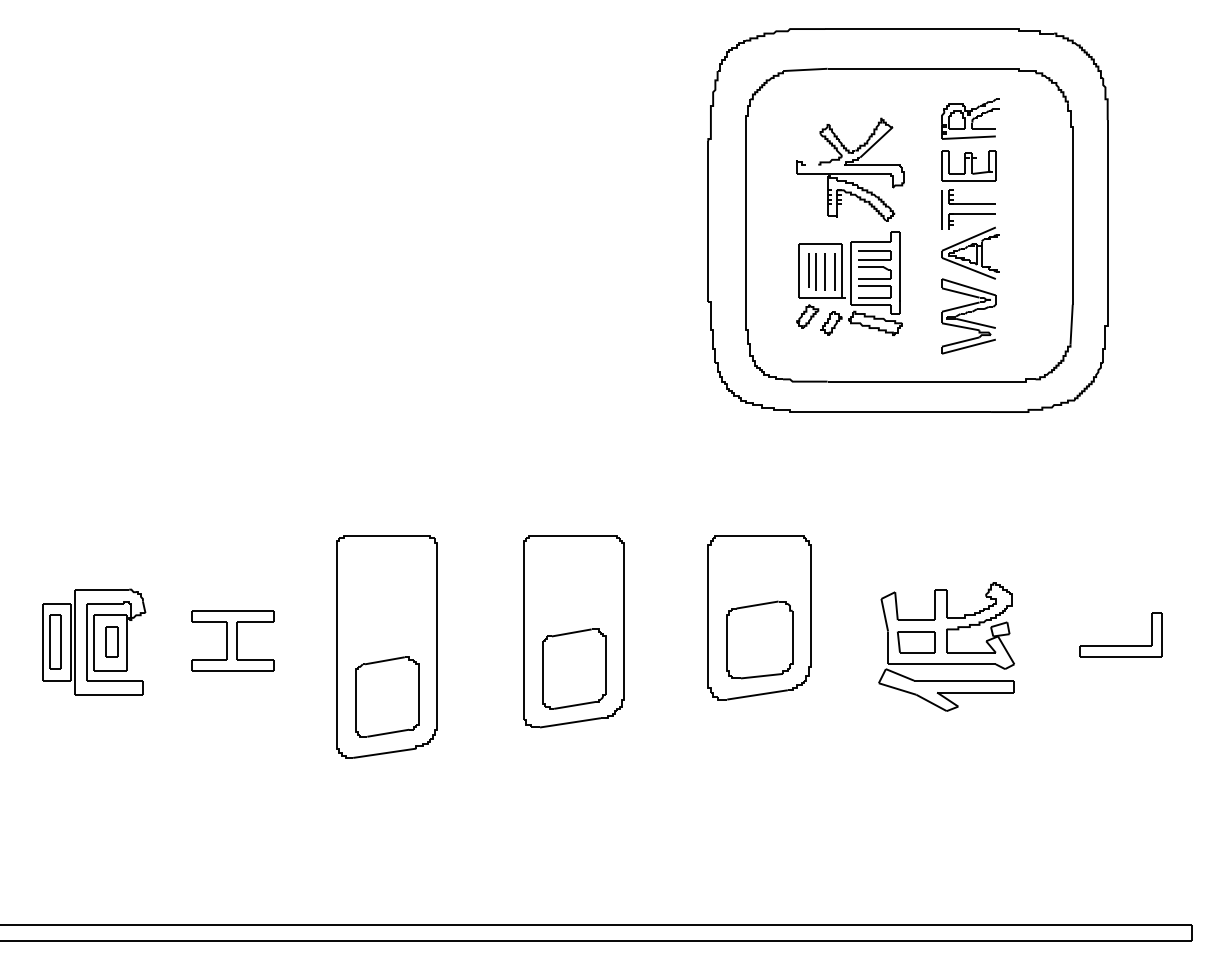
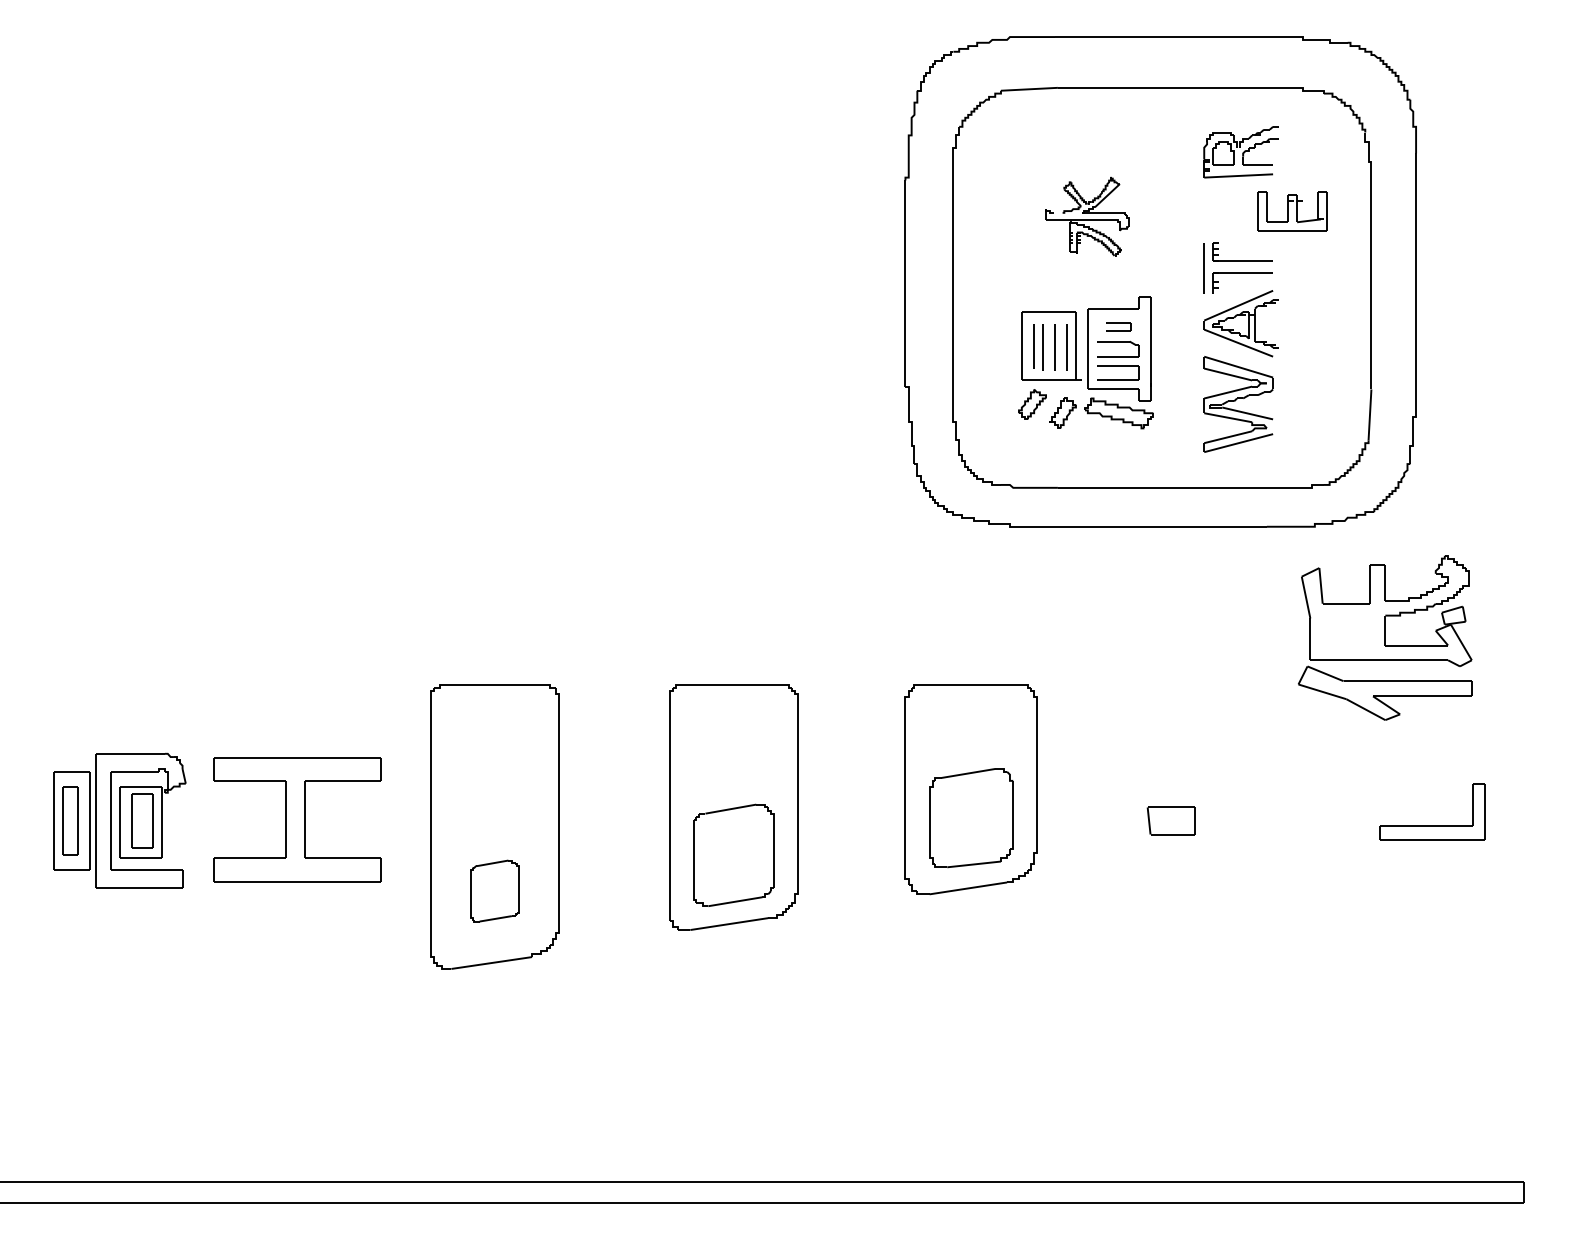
part: (968, 165) -> (1292, 211), moved
part: (850, 169) -> (1087, 216), size x0.6
part: (874, 255) -> (1118, 326), size x0.6
part: (111, 641) -> (142, 820), size x1.4
part: (232, 641) -> (297, 819), size x1.6
part: (946, 646) -> (1385, 637), moved
part: (386, 696) -> (494, 890), size x0.6

